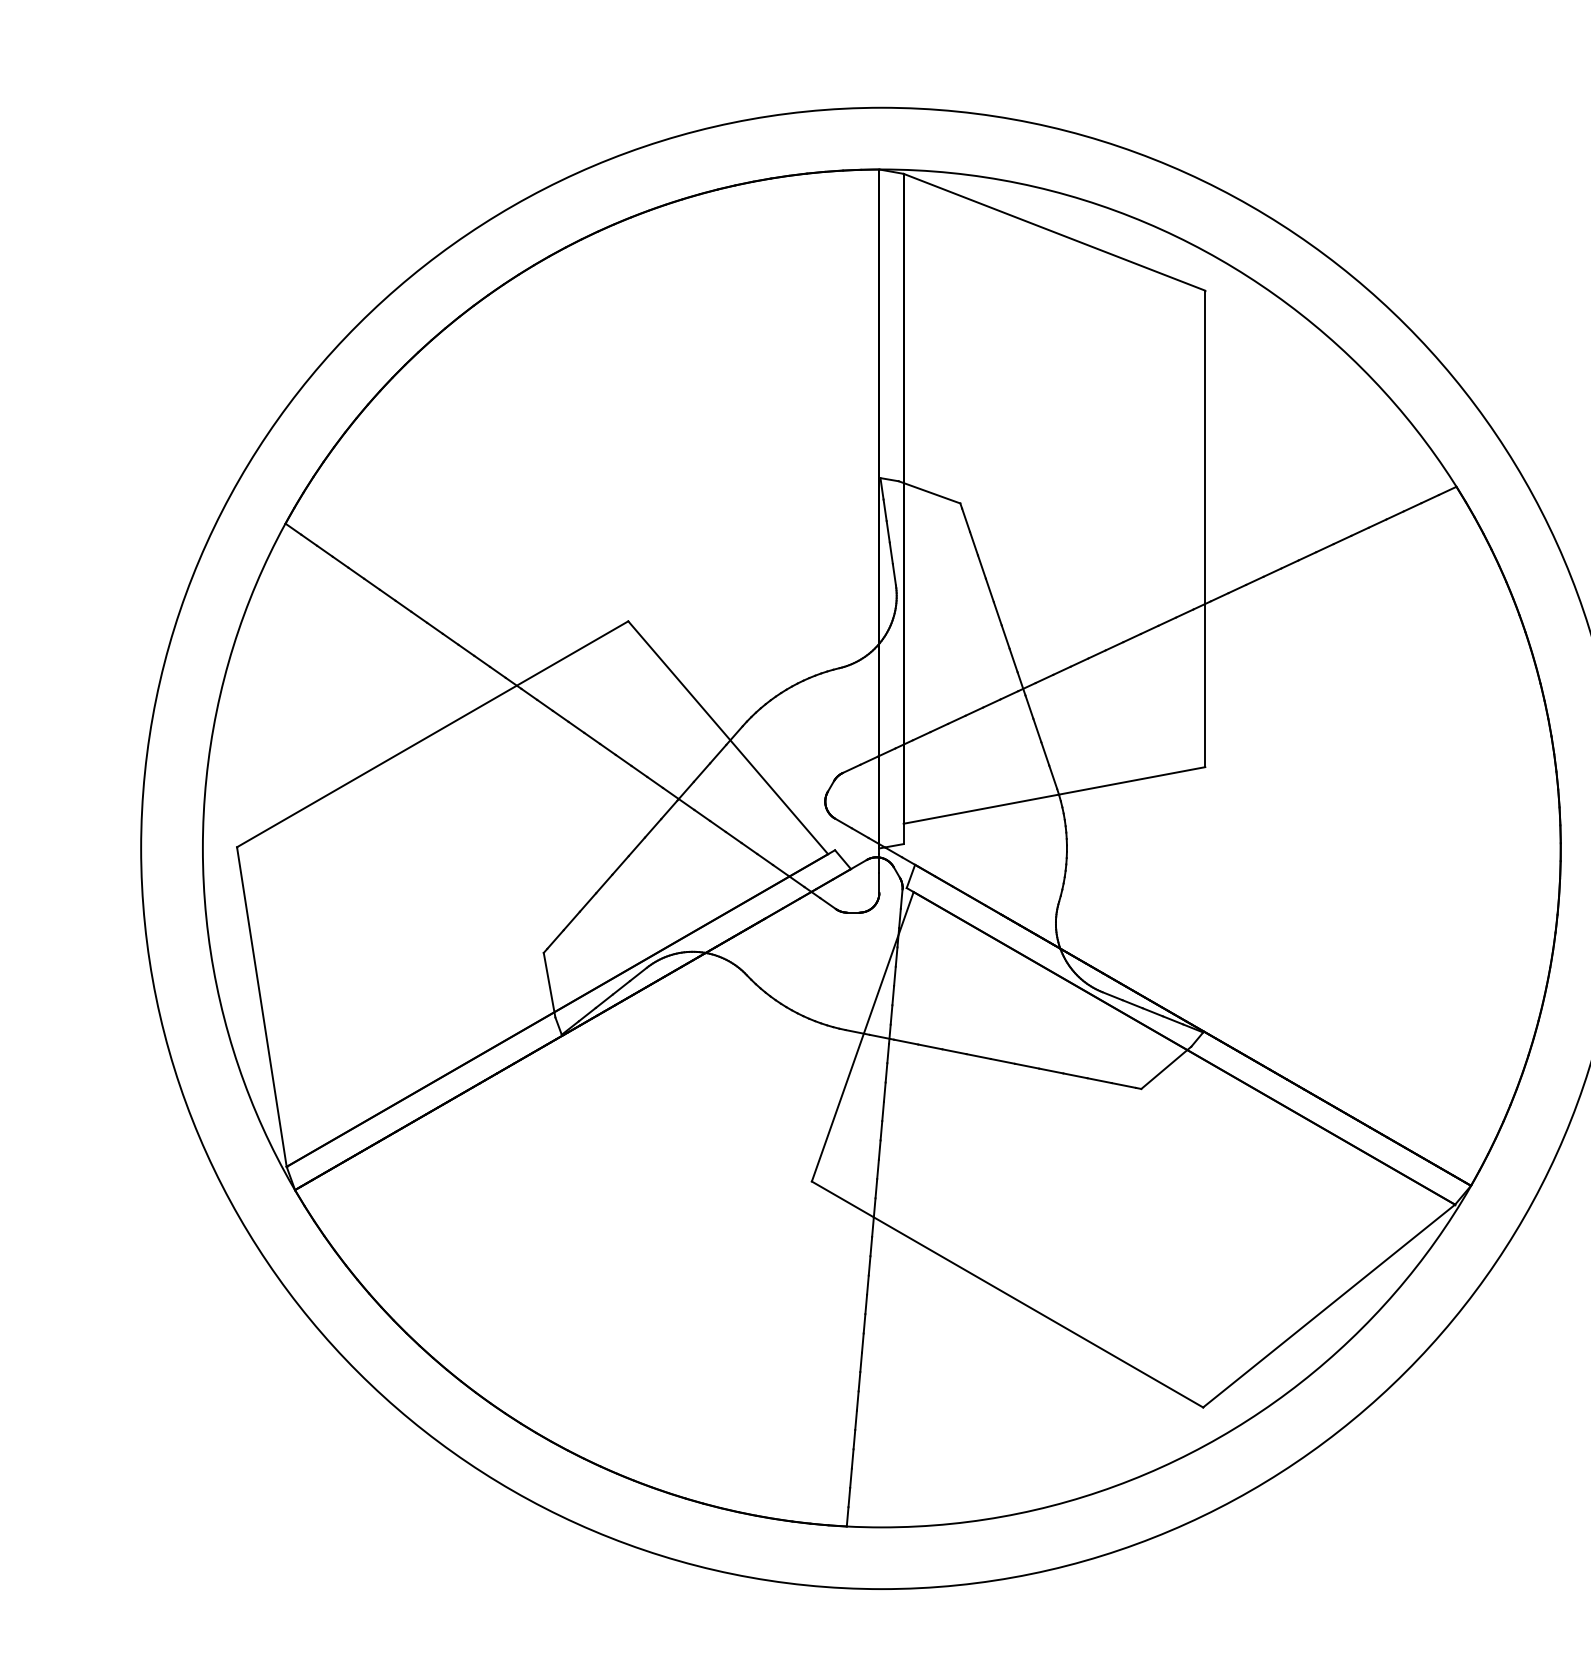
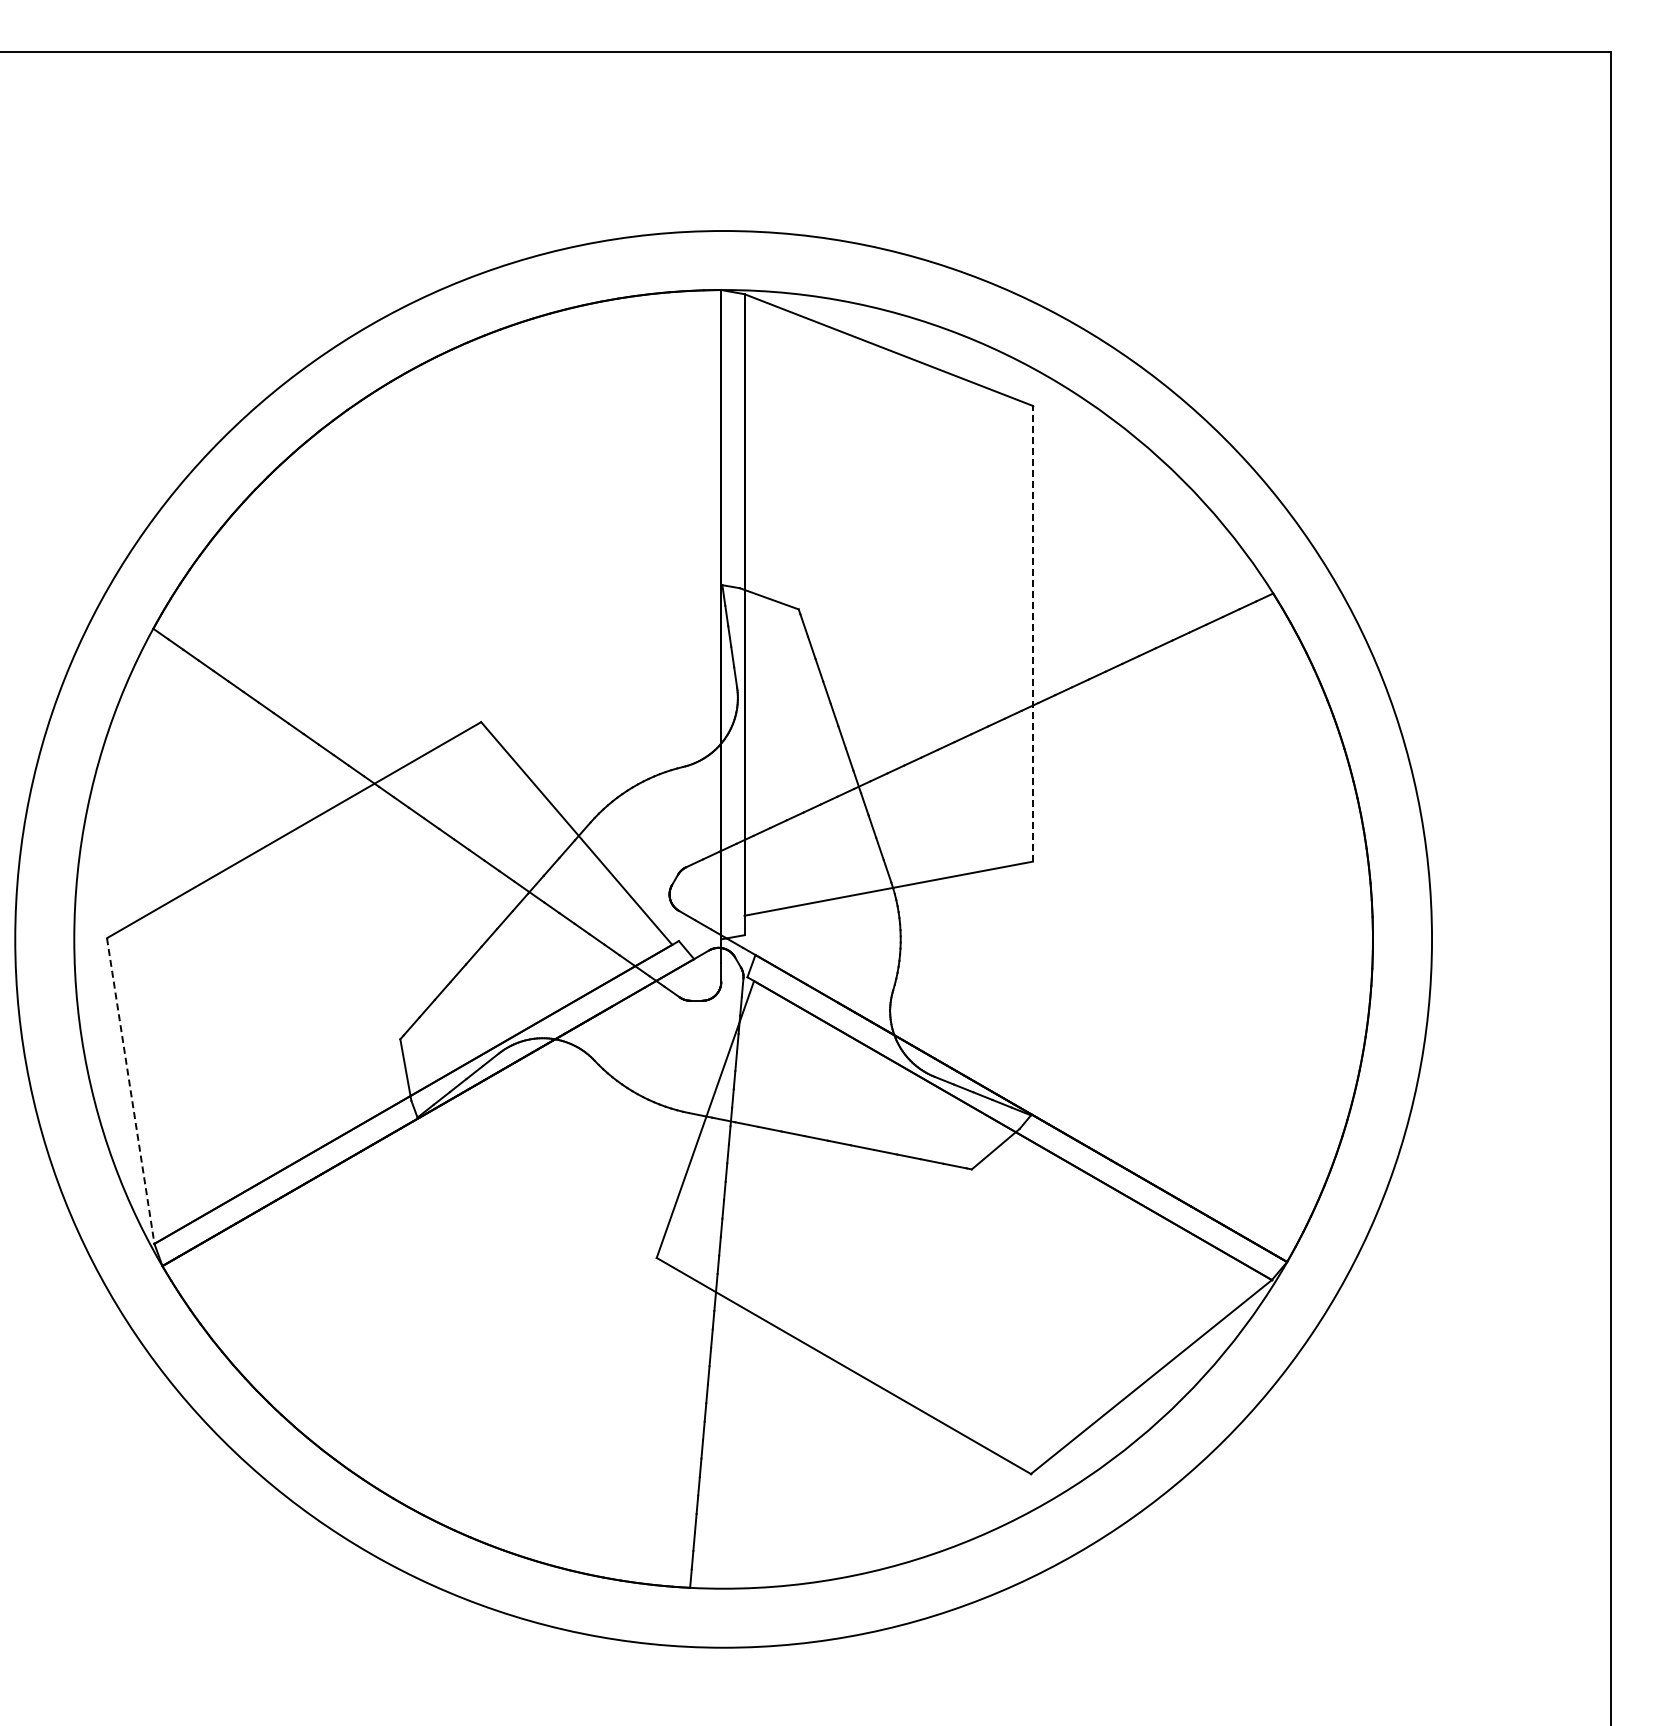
line: (1204, 528) -> (1032, 633), solid -> dashed
line: (261, 1007) -> (130, 1091), solid -> dashed

